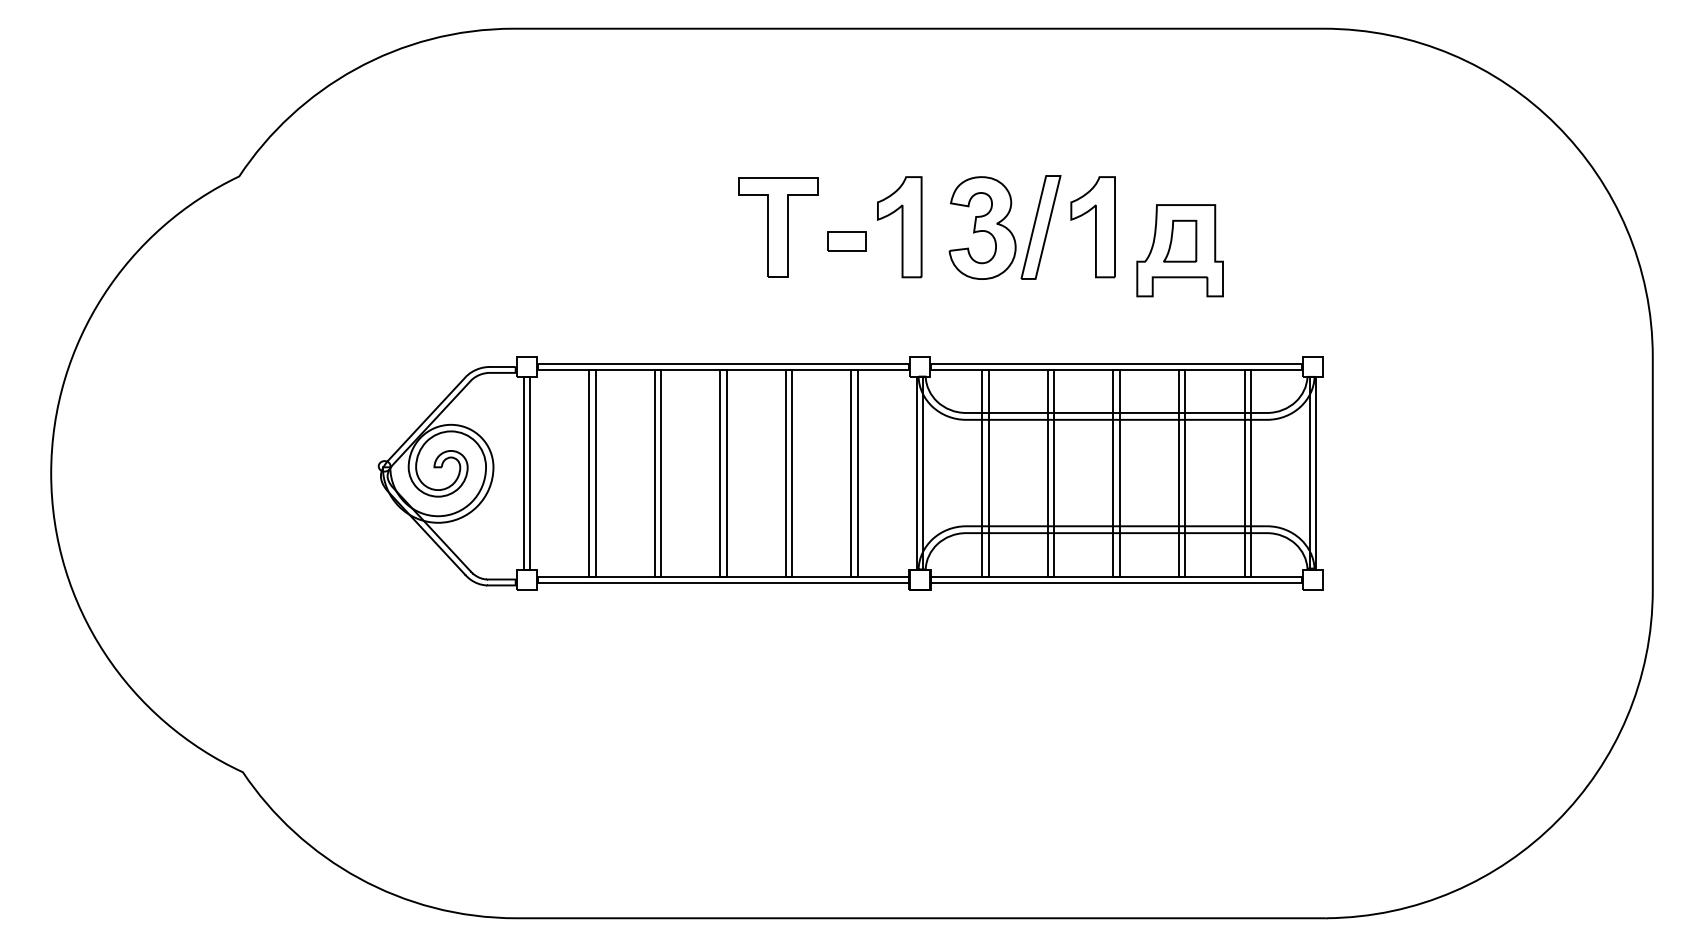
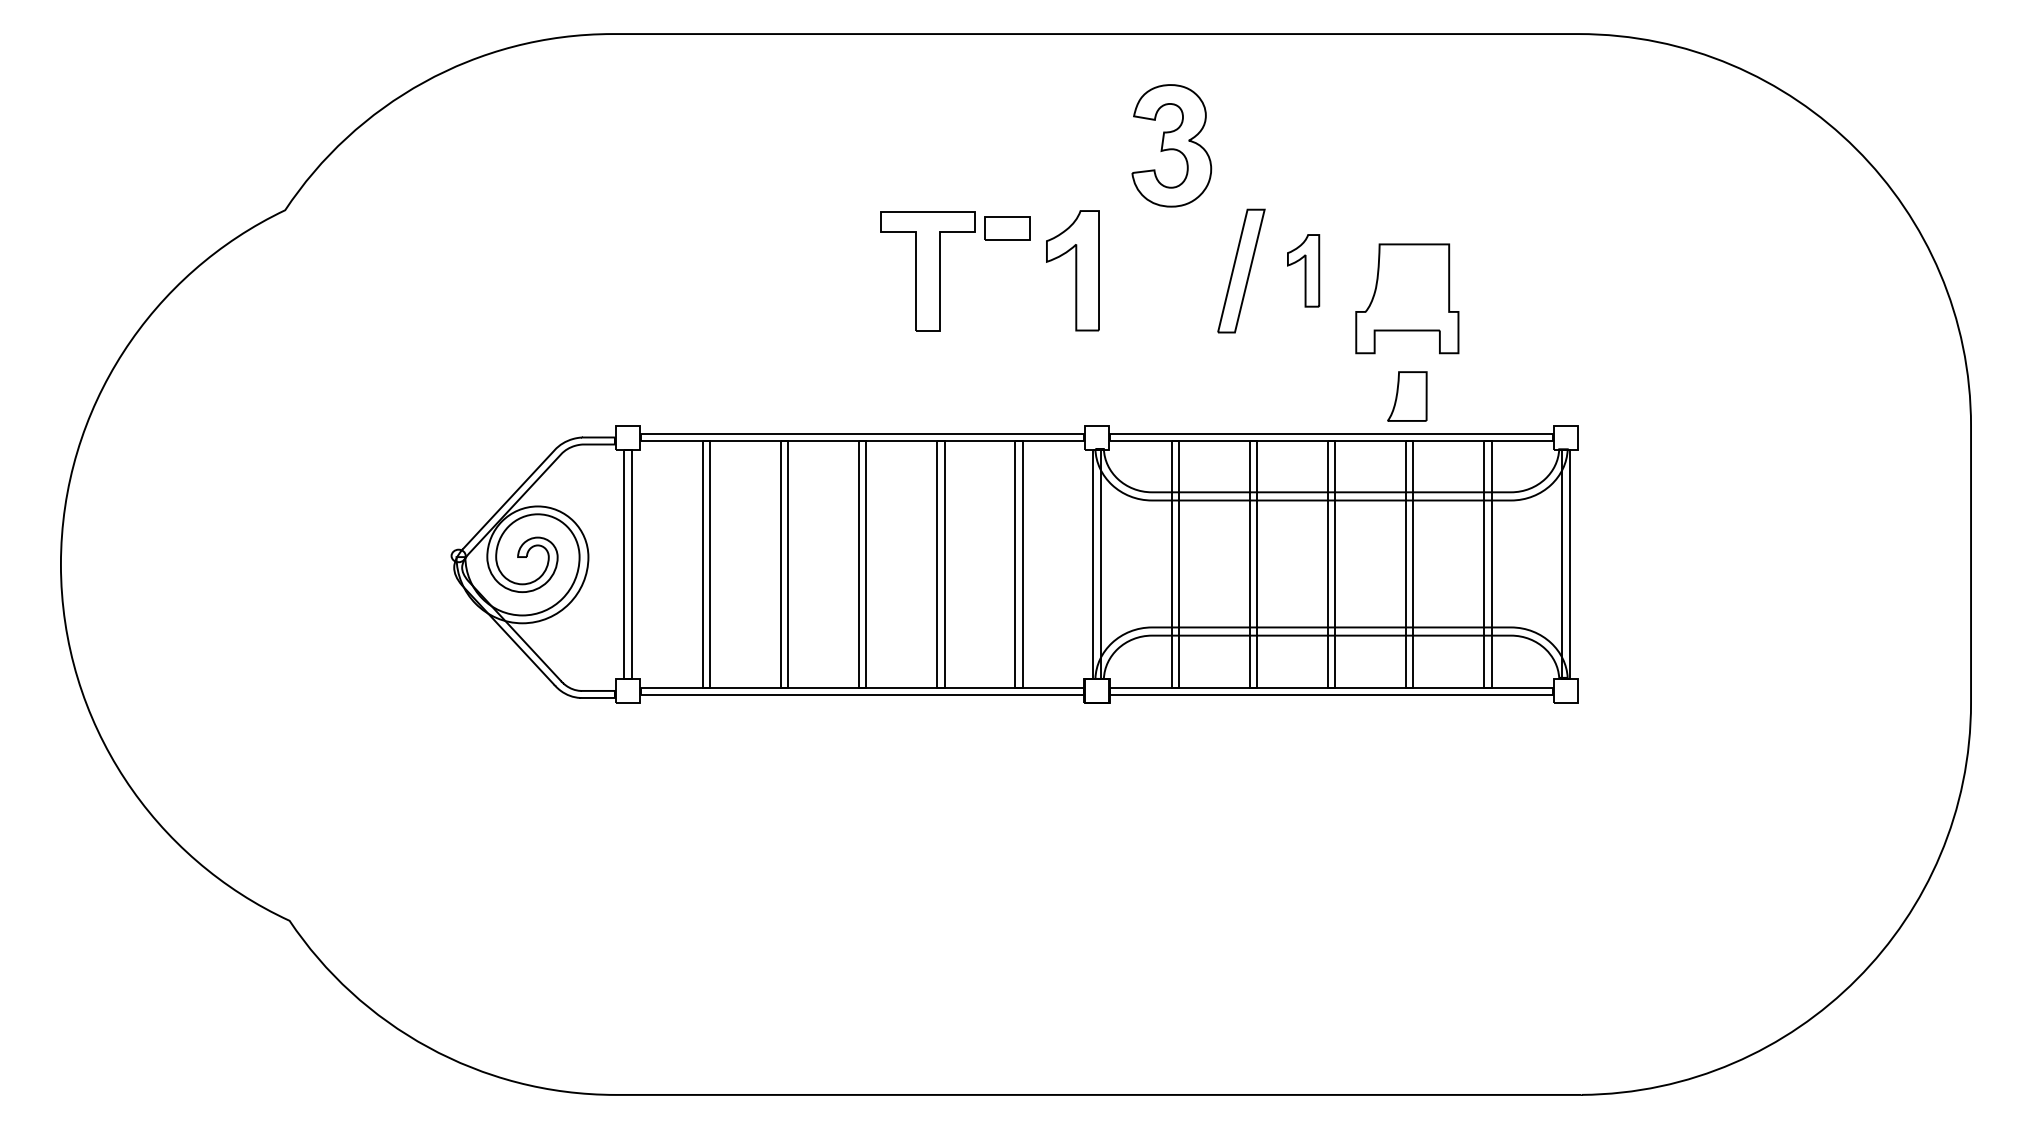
part: (1093, 226) -> (1303, 270), size x0.6
part: (982, 227) -> (1171, 145), moved
part: (847, 241) -> (1007, 228), moved
part: (1180, 241) -> (1407, 396), moved

